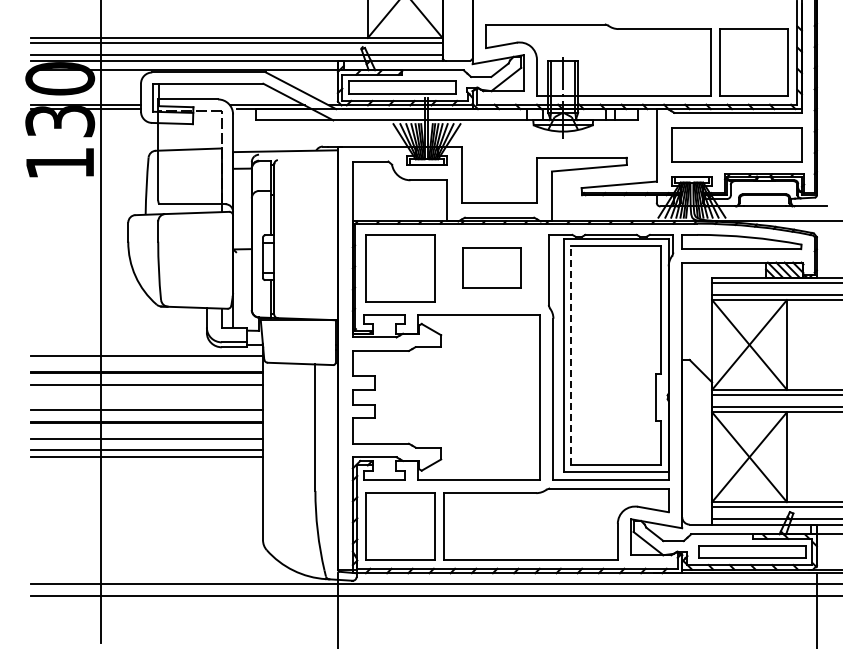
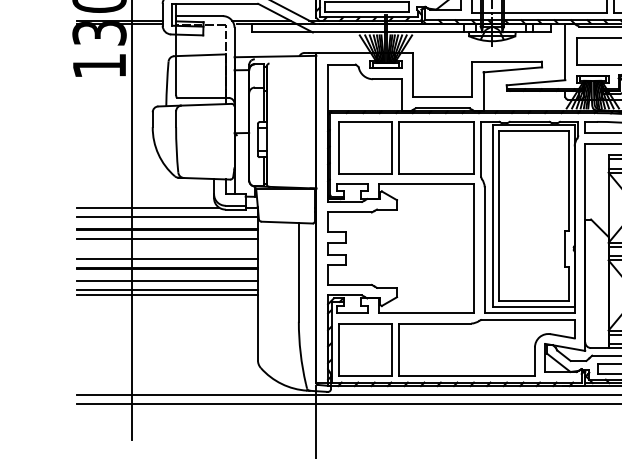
part: (491, 268) -> (436, 148), size x1.67
line: (121, 344) -> (147, 207), added
line: (571, 354) -> (498, 215), dashed -> solid

